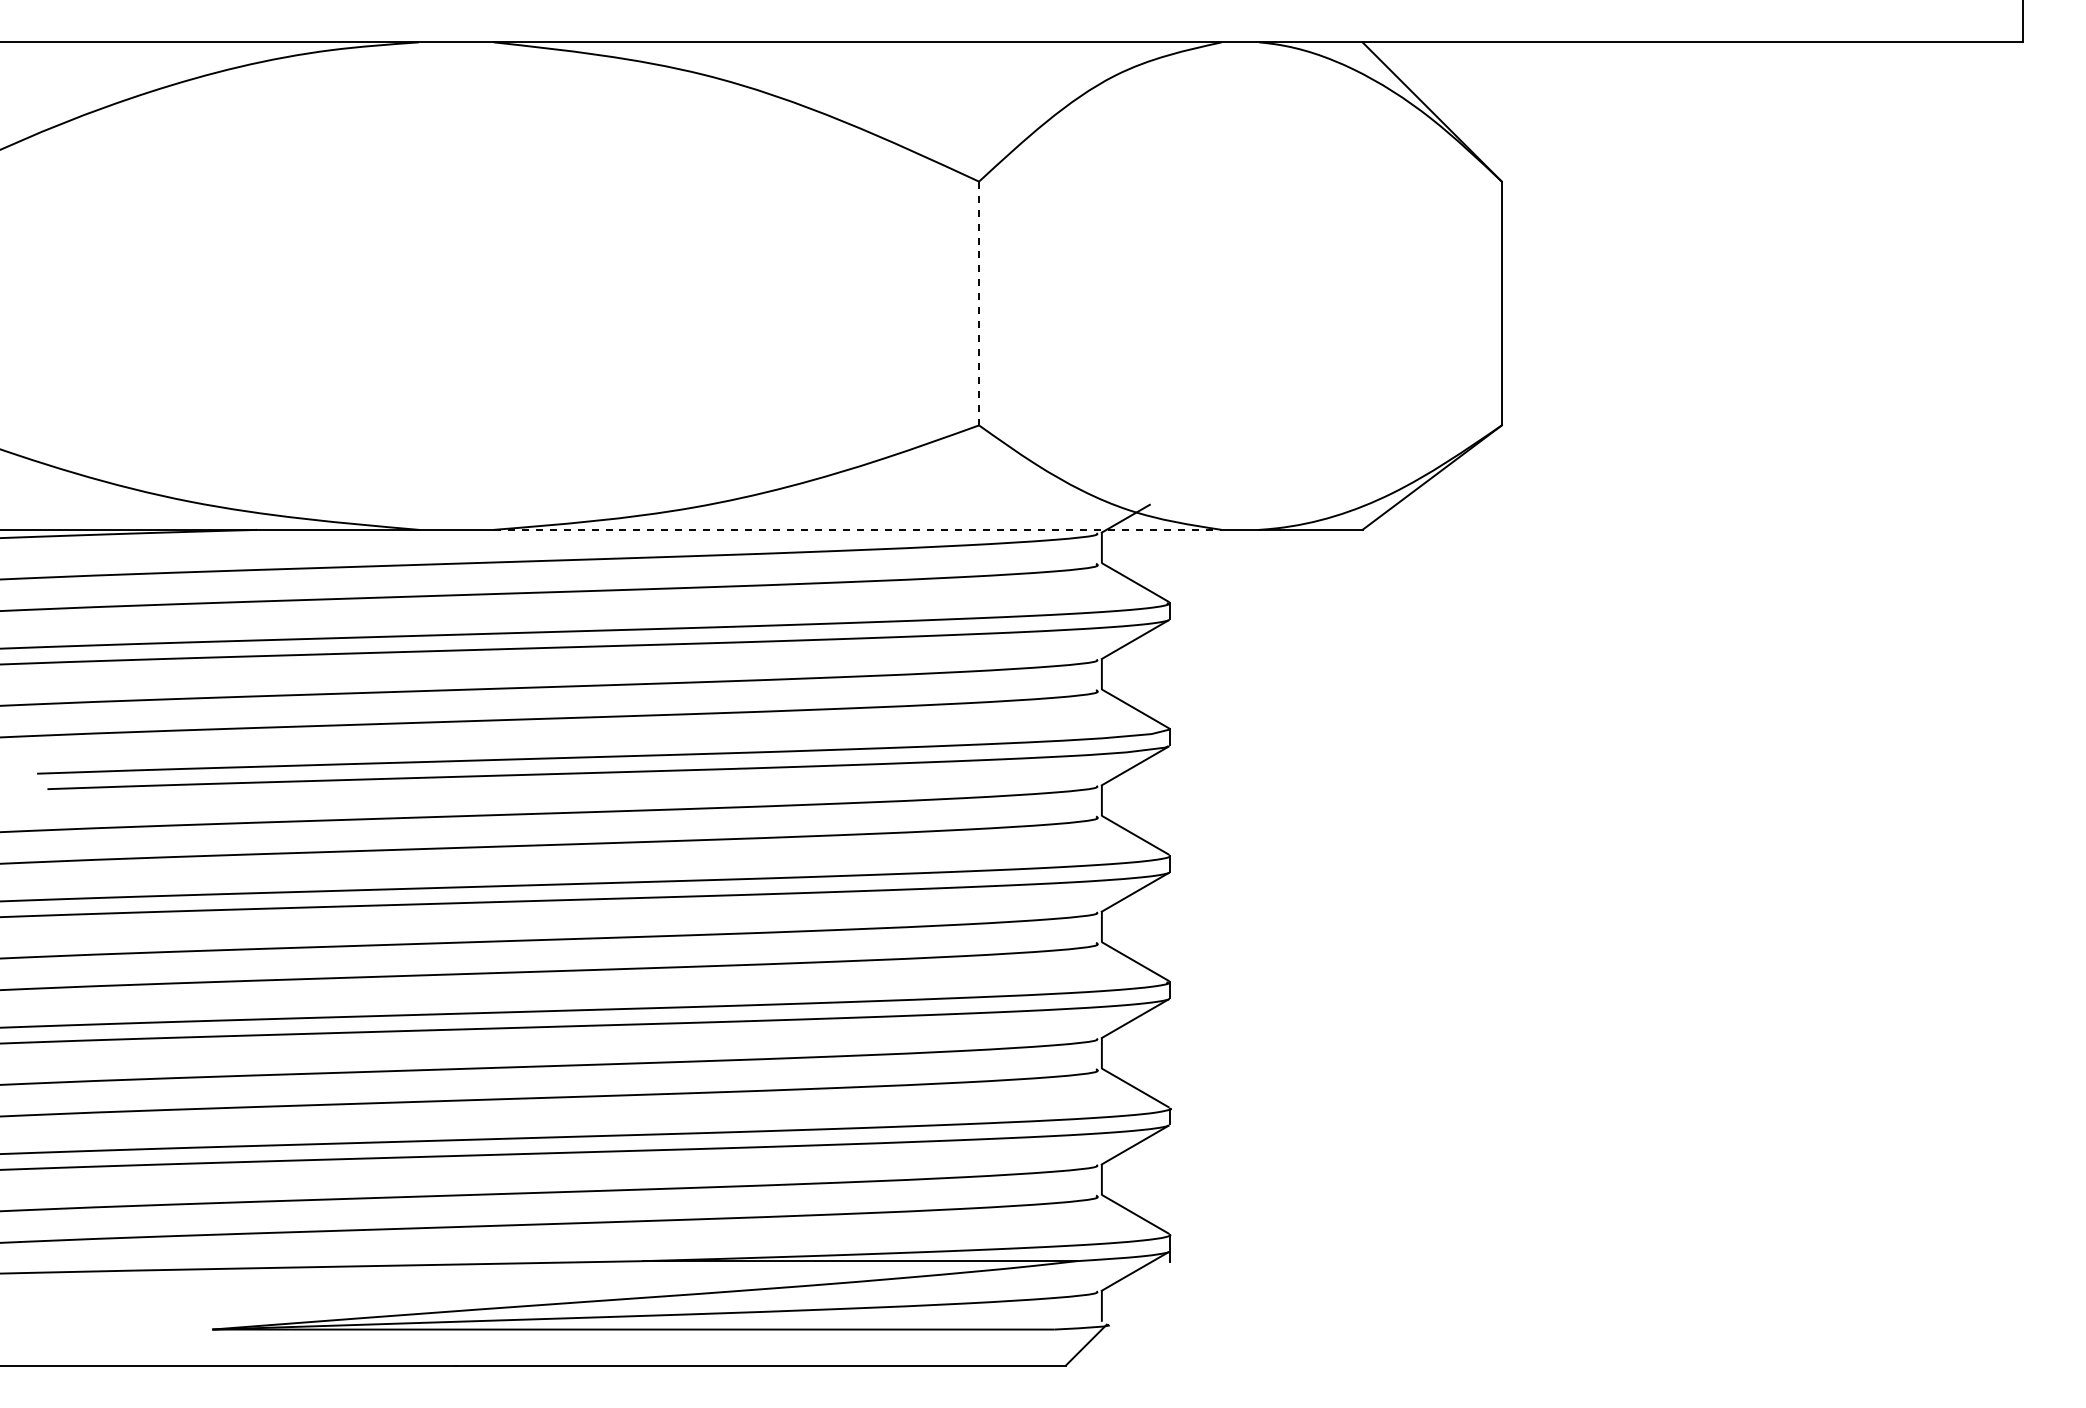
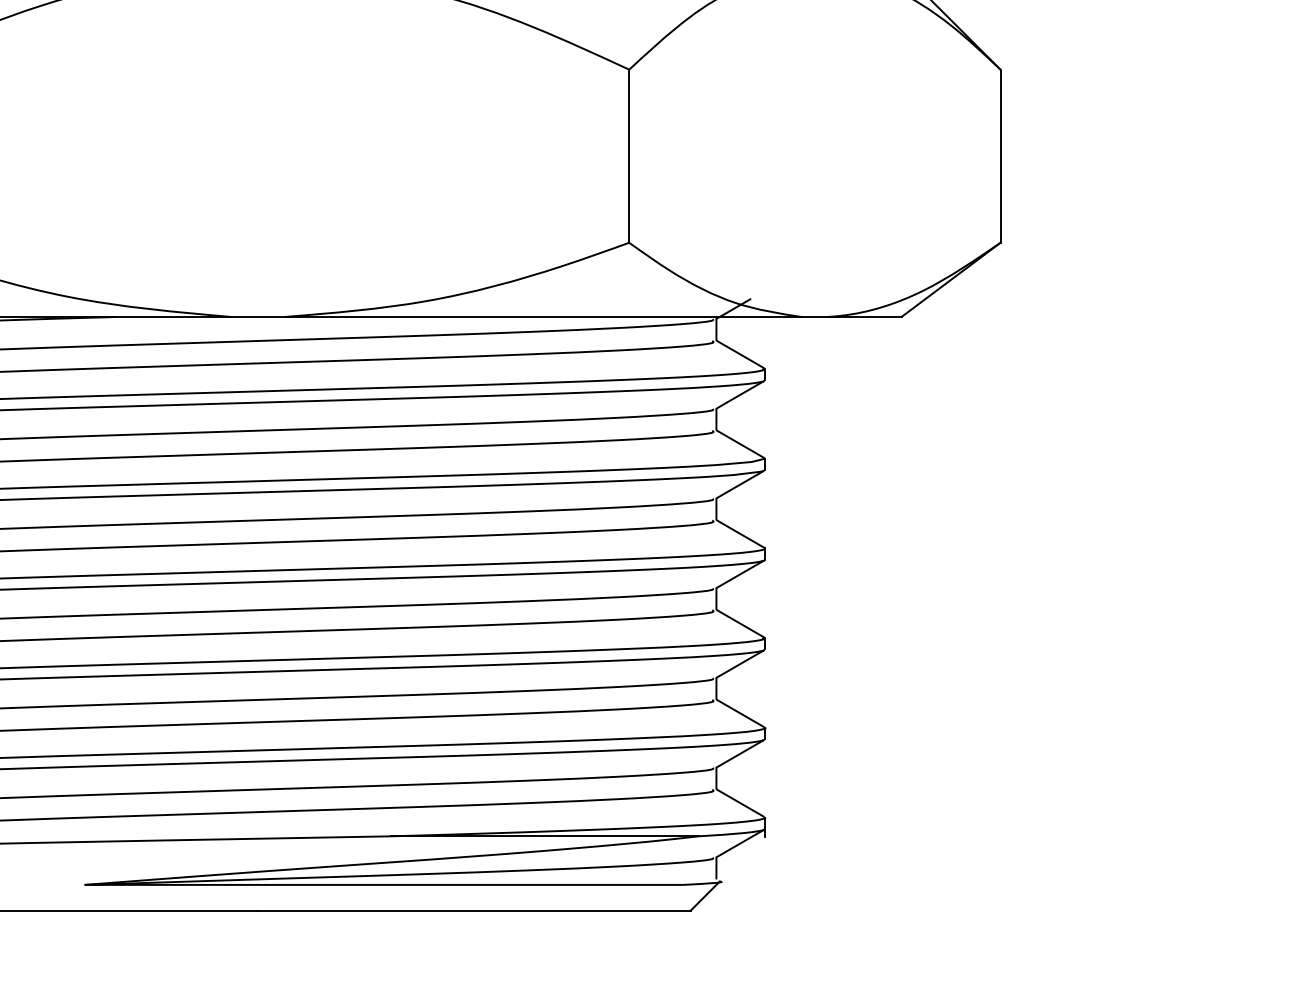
line: (979, 303) -> (629, 156), dashed -> solid
line: (857, 529) -> (542, 316), dashed -> solid

